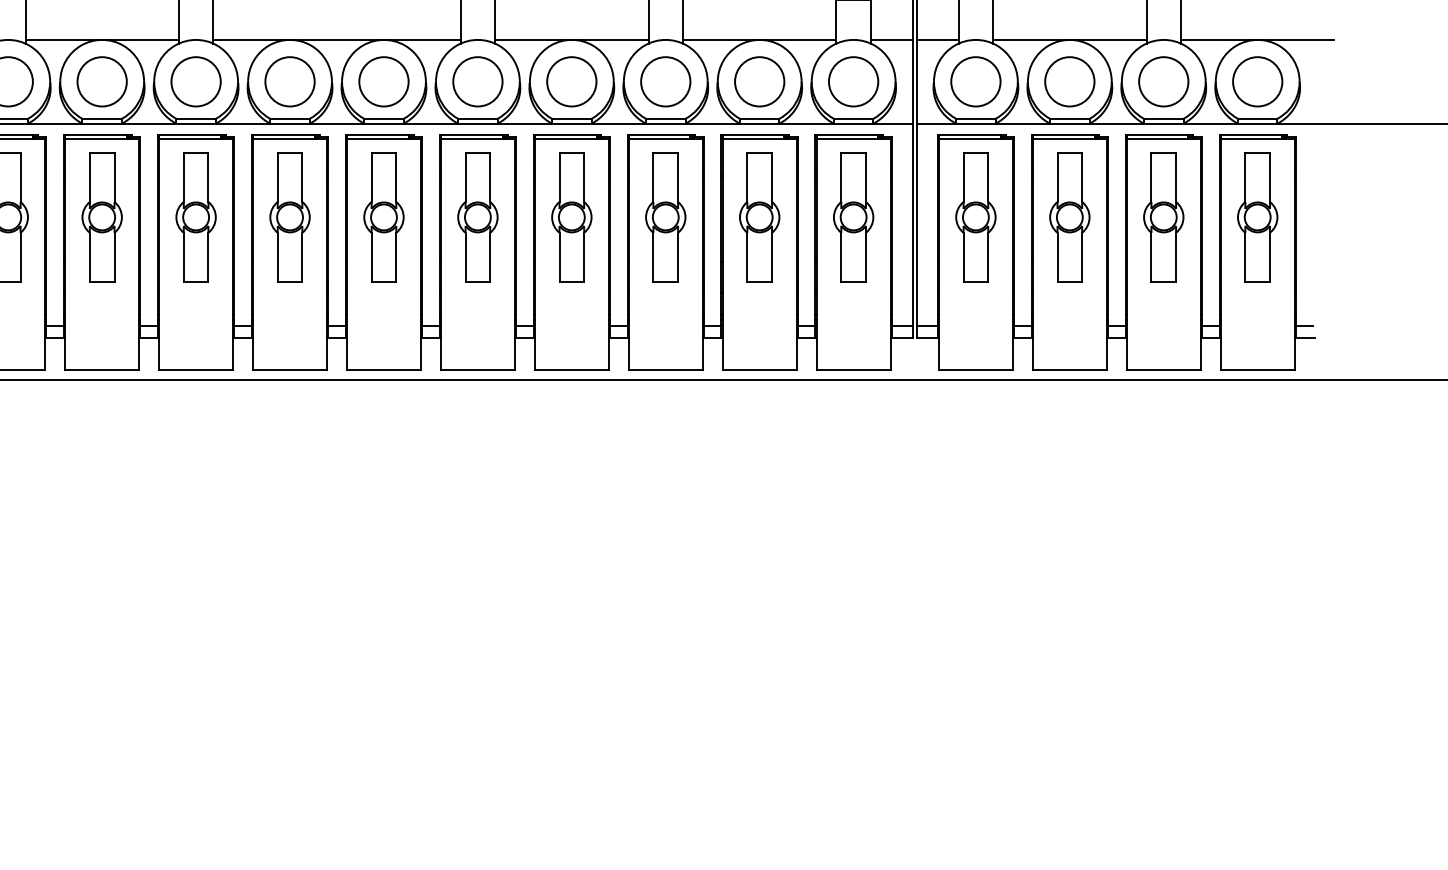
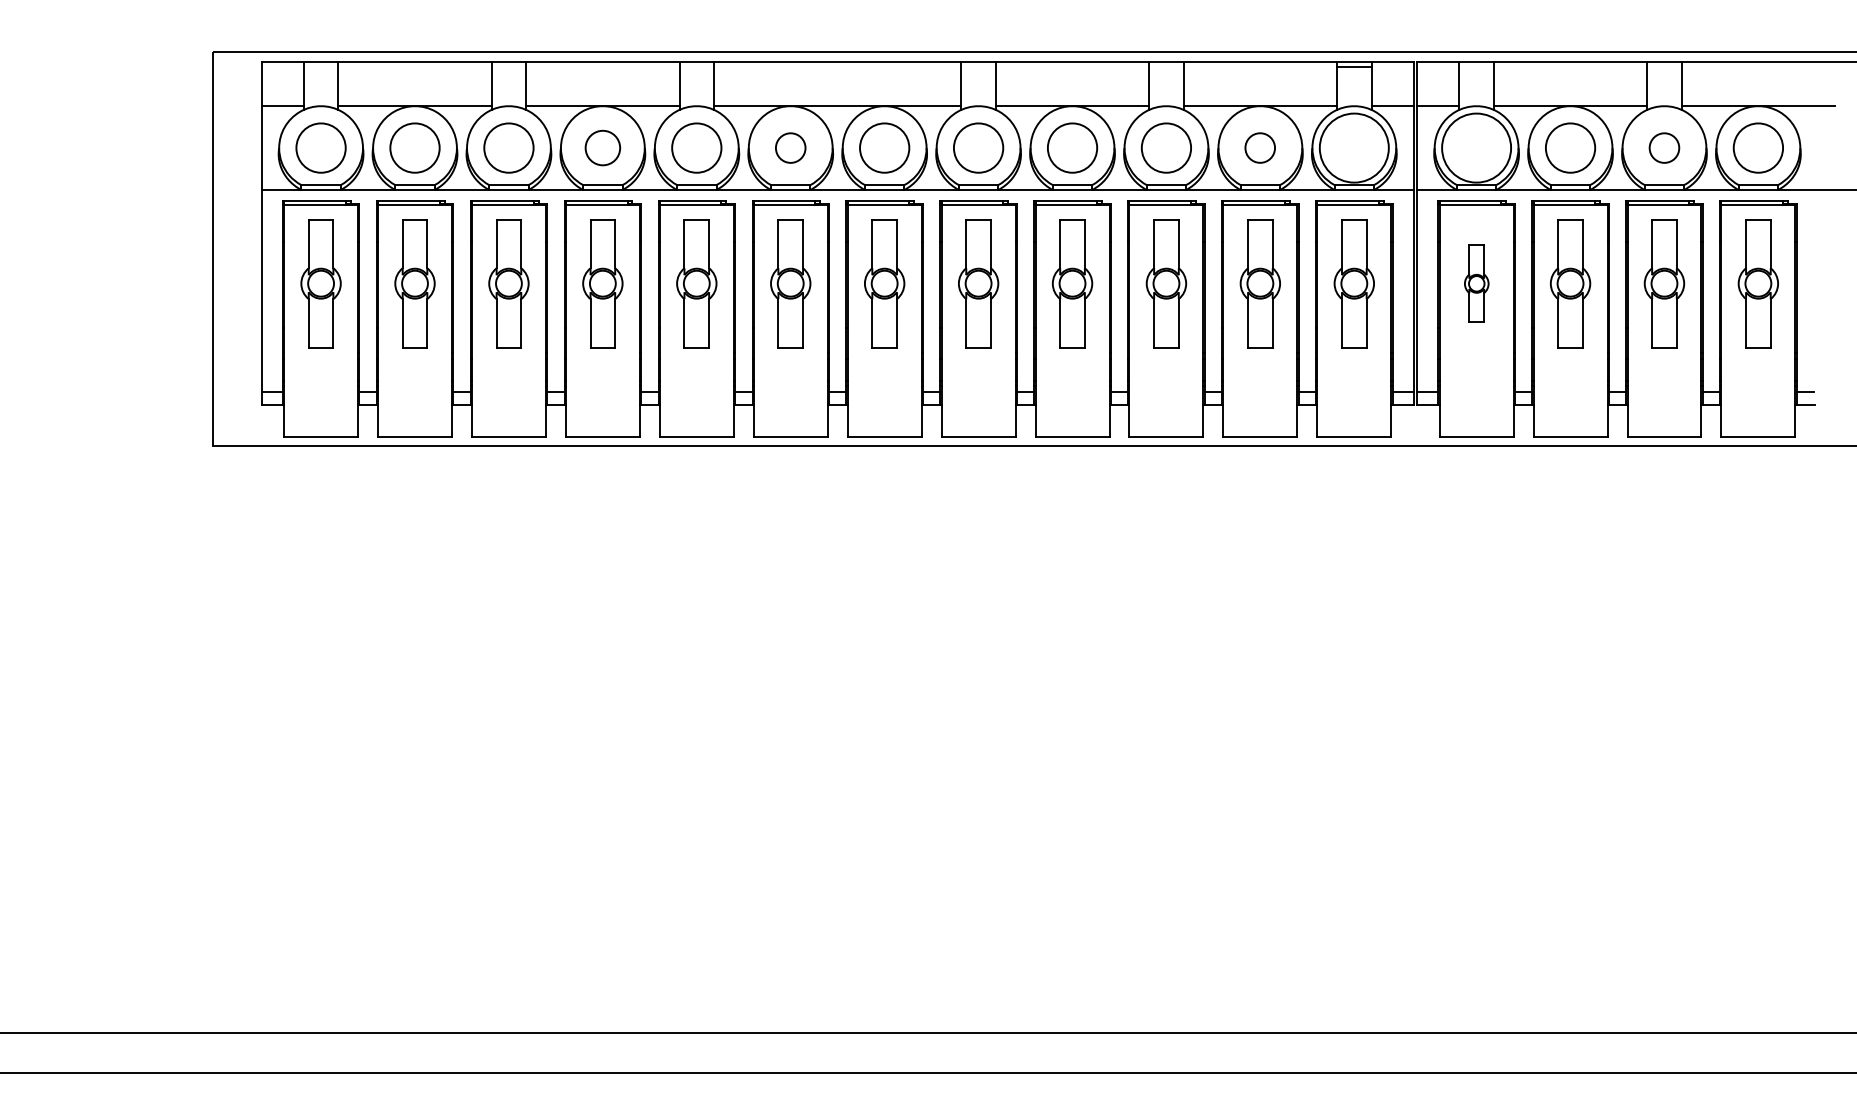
circle: (101, 81) -> (602, 147), size x0.7
circle: (289, 81) -> (790, 147), size x0.6
circle: (758, 81) -> (1259, 147), size x0.6
circle: (852, 81) -> (1353, 147), size x1.4
circle: (975, 81) -> (1476, 147), size x1.4
circle: (1163, 81) -> (1664, 147), size x0.6
part: (975, 217) -> (1476, 283), size x0.6

